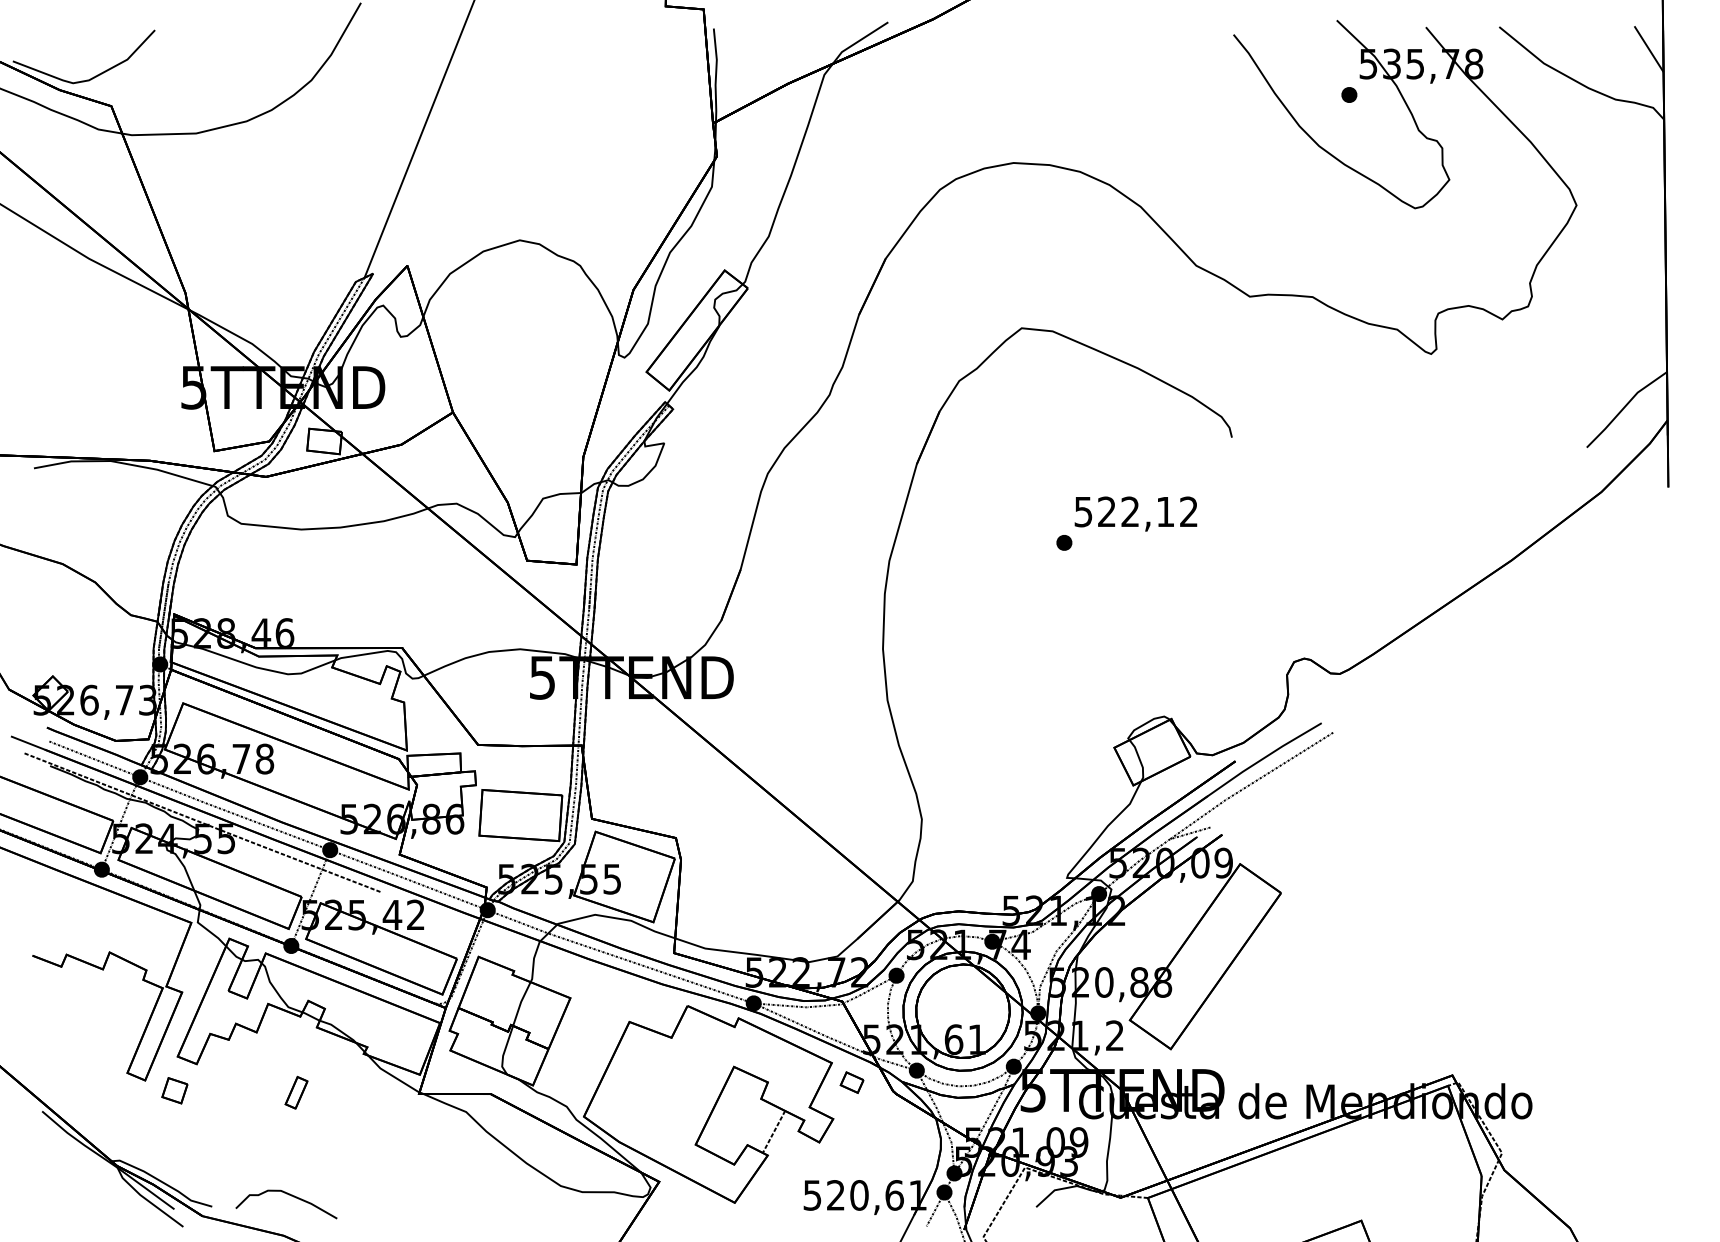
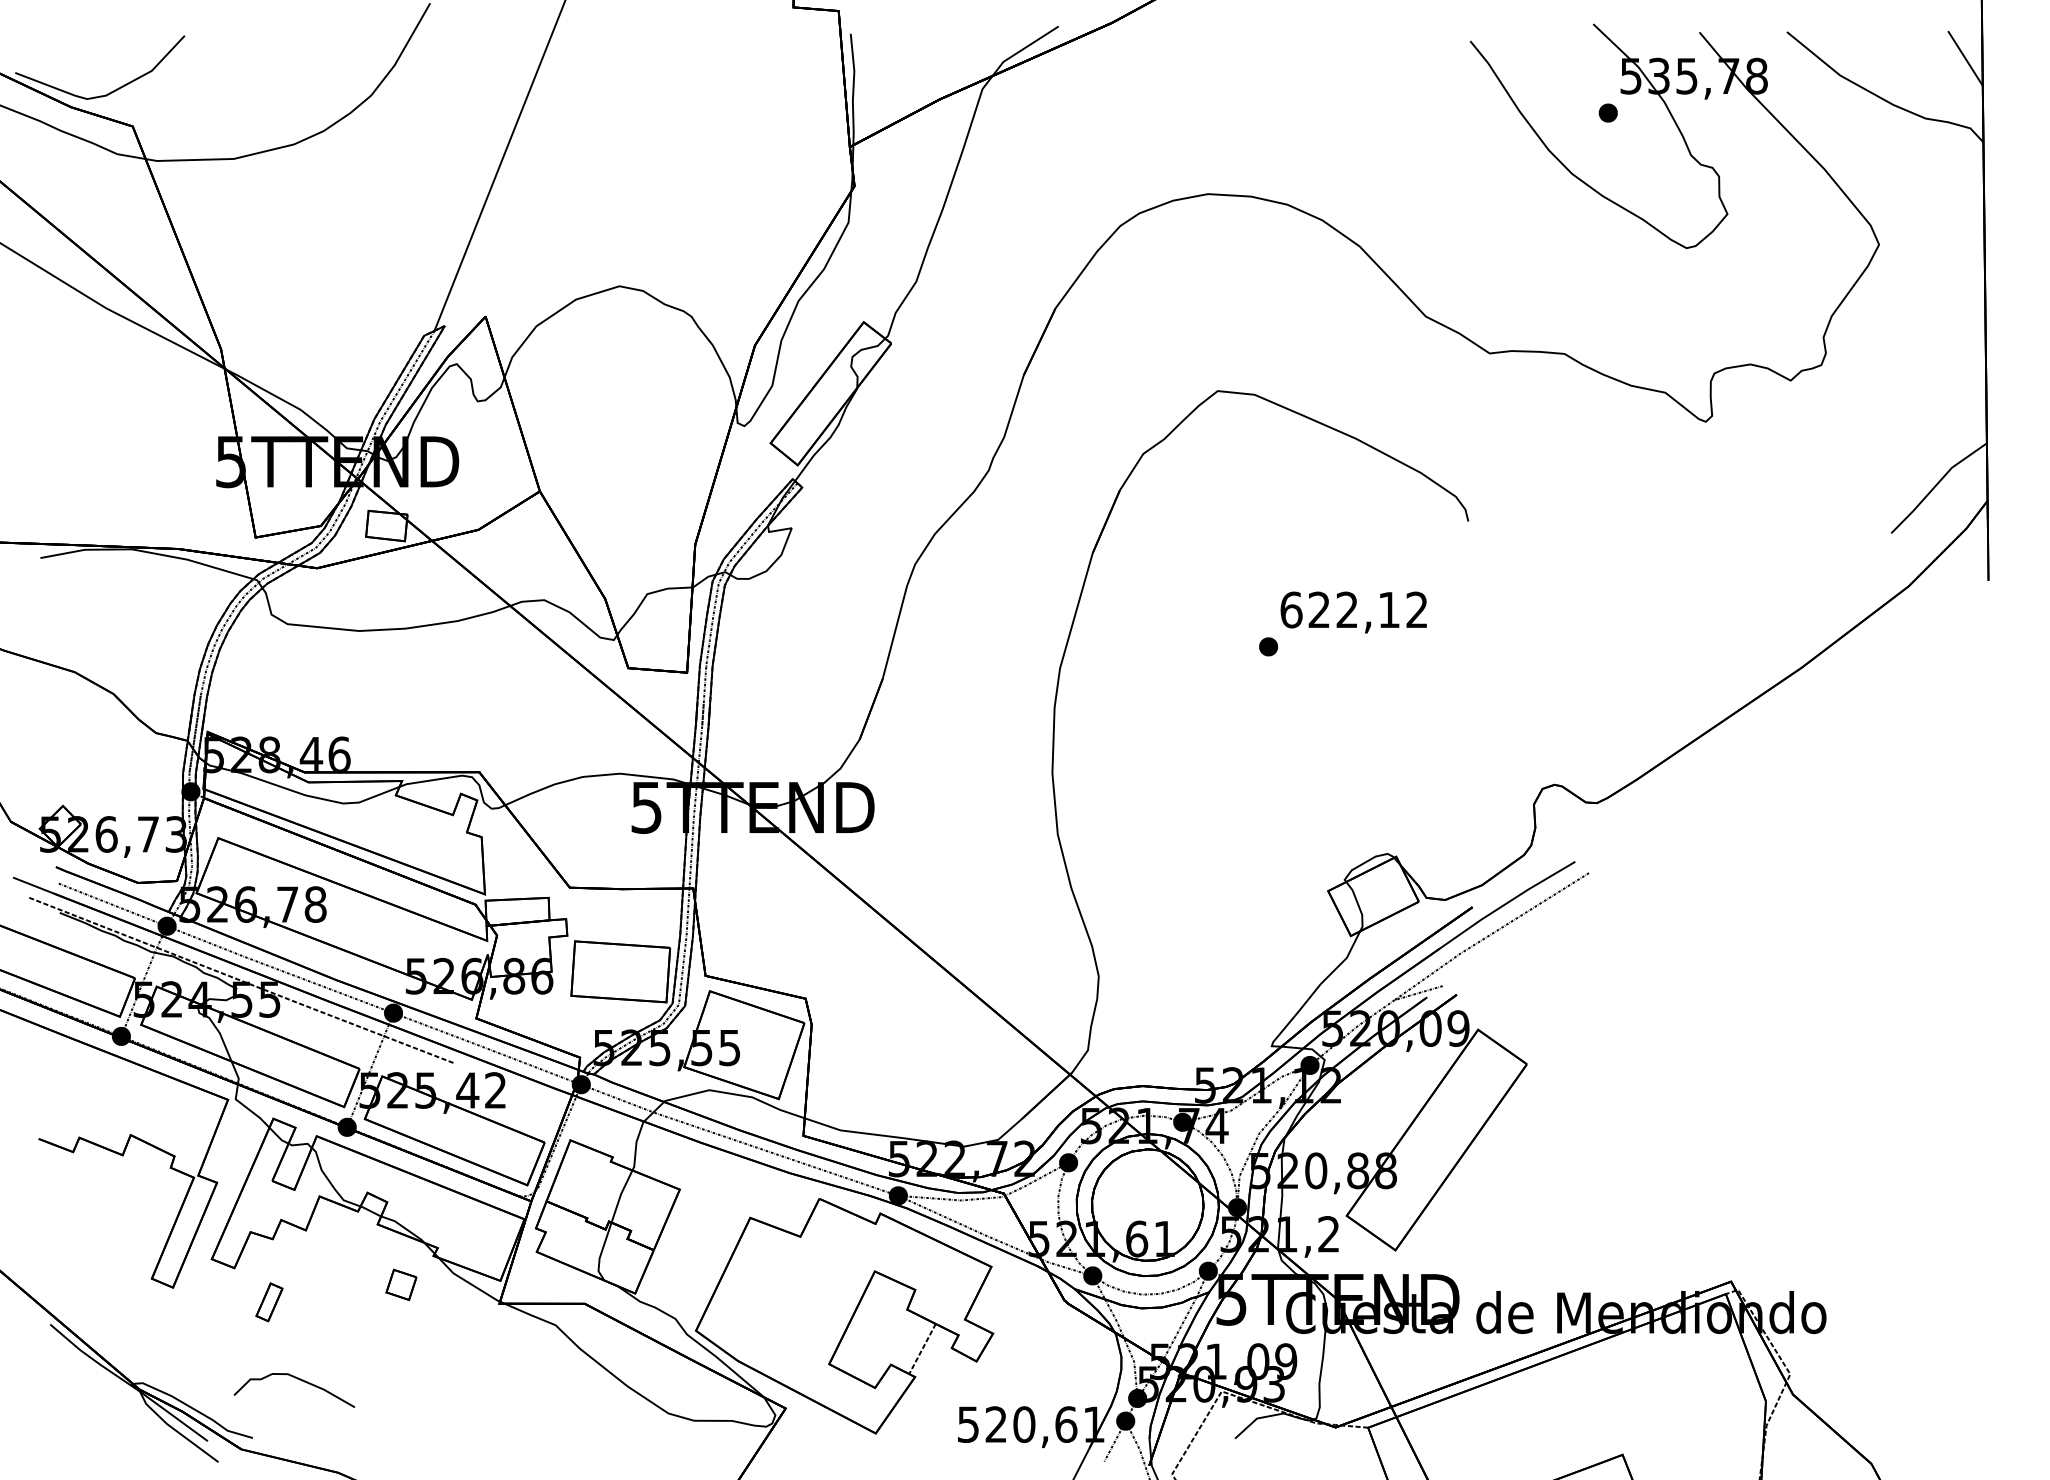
text: (1083, 511) -> (1291, 609), 522,12 -> 622,12
part: (852, 1082) -> (1015, 1289), removed
part: (174, 1090) -> (401, 1284), moved
part: (296, 1092) -> (269, 1302), moved
curve: (290, 1196) -> (299, 1380), moved

